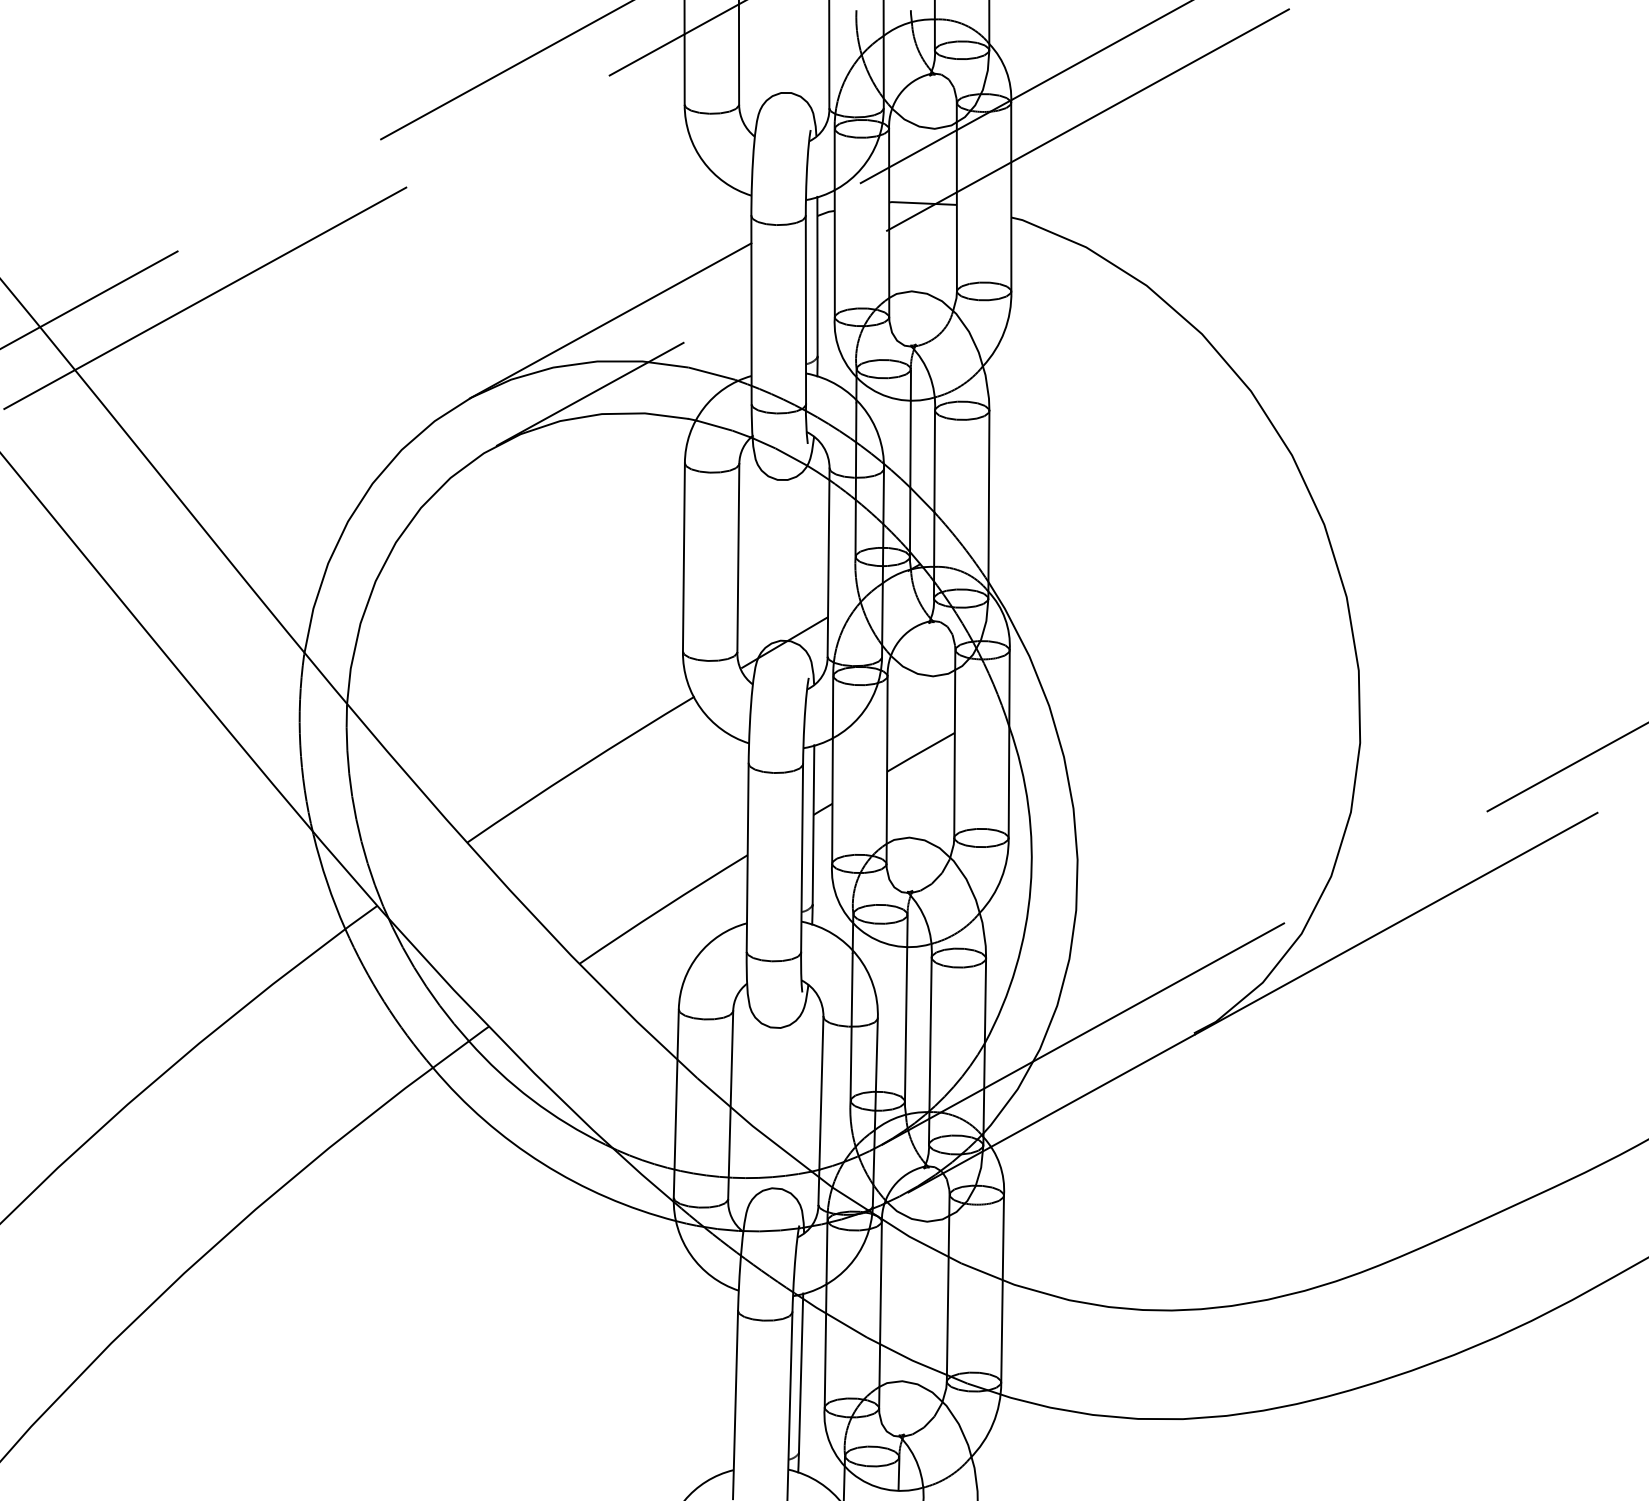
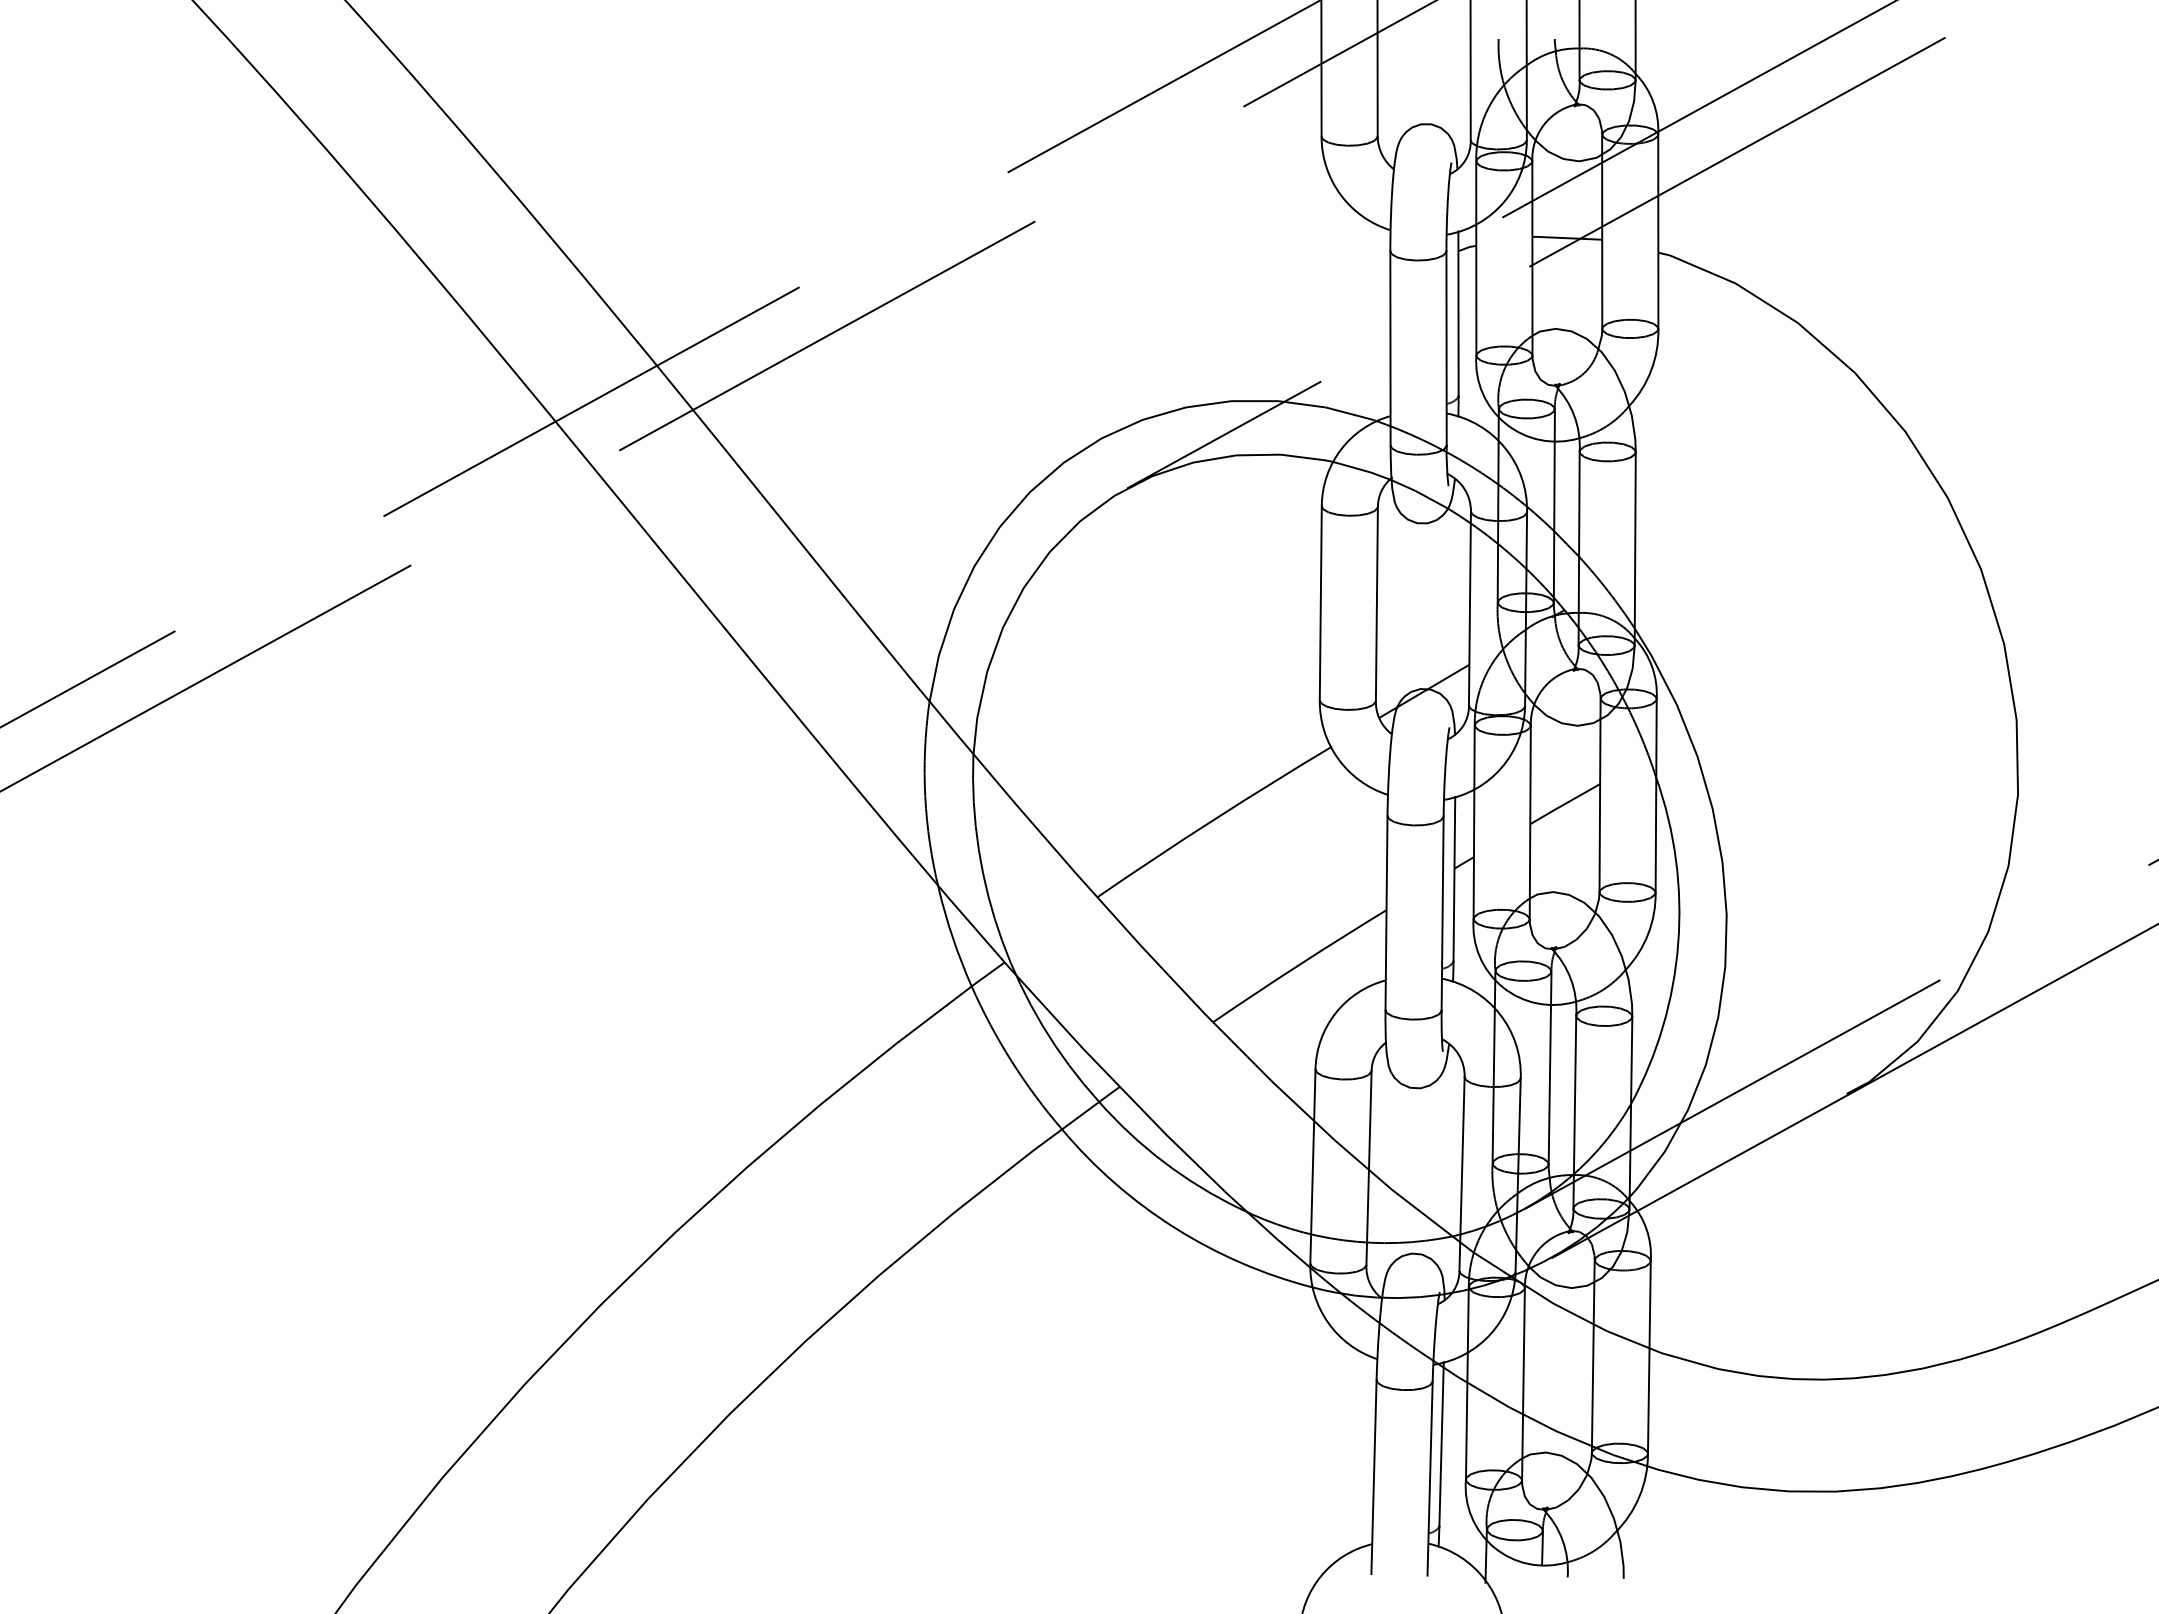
line: (610, 321) -> (1245, 359), removed

